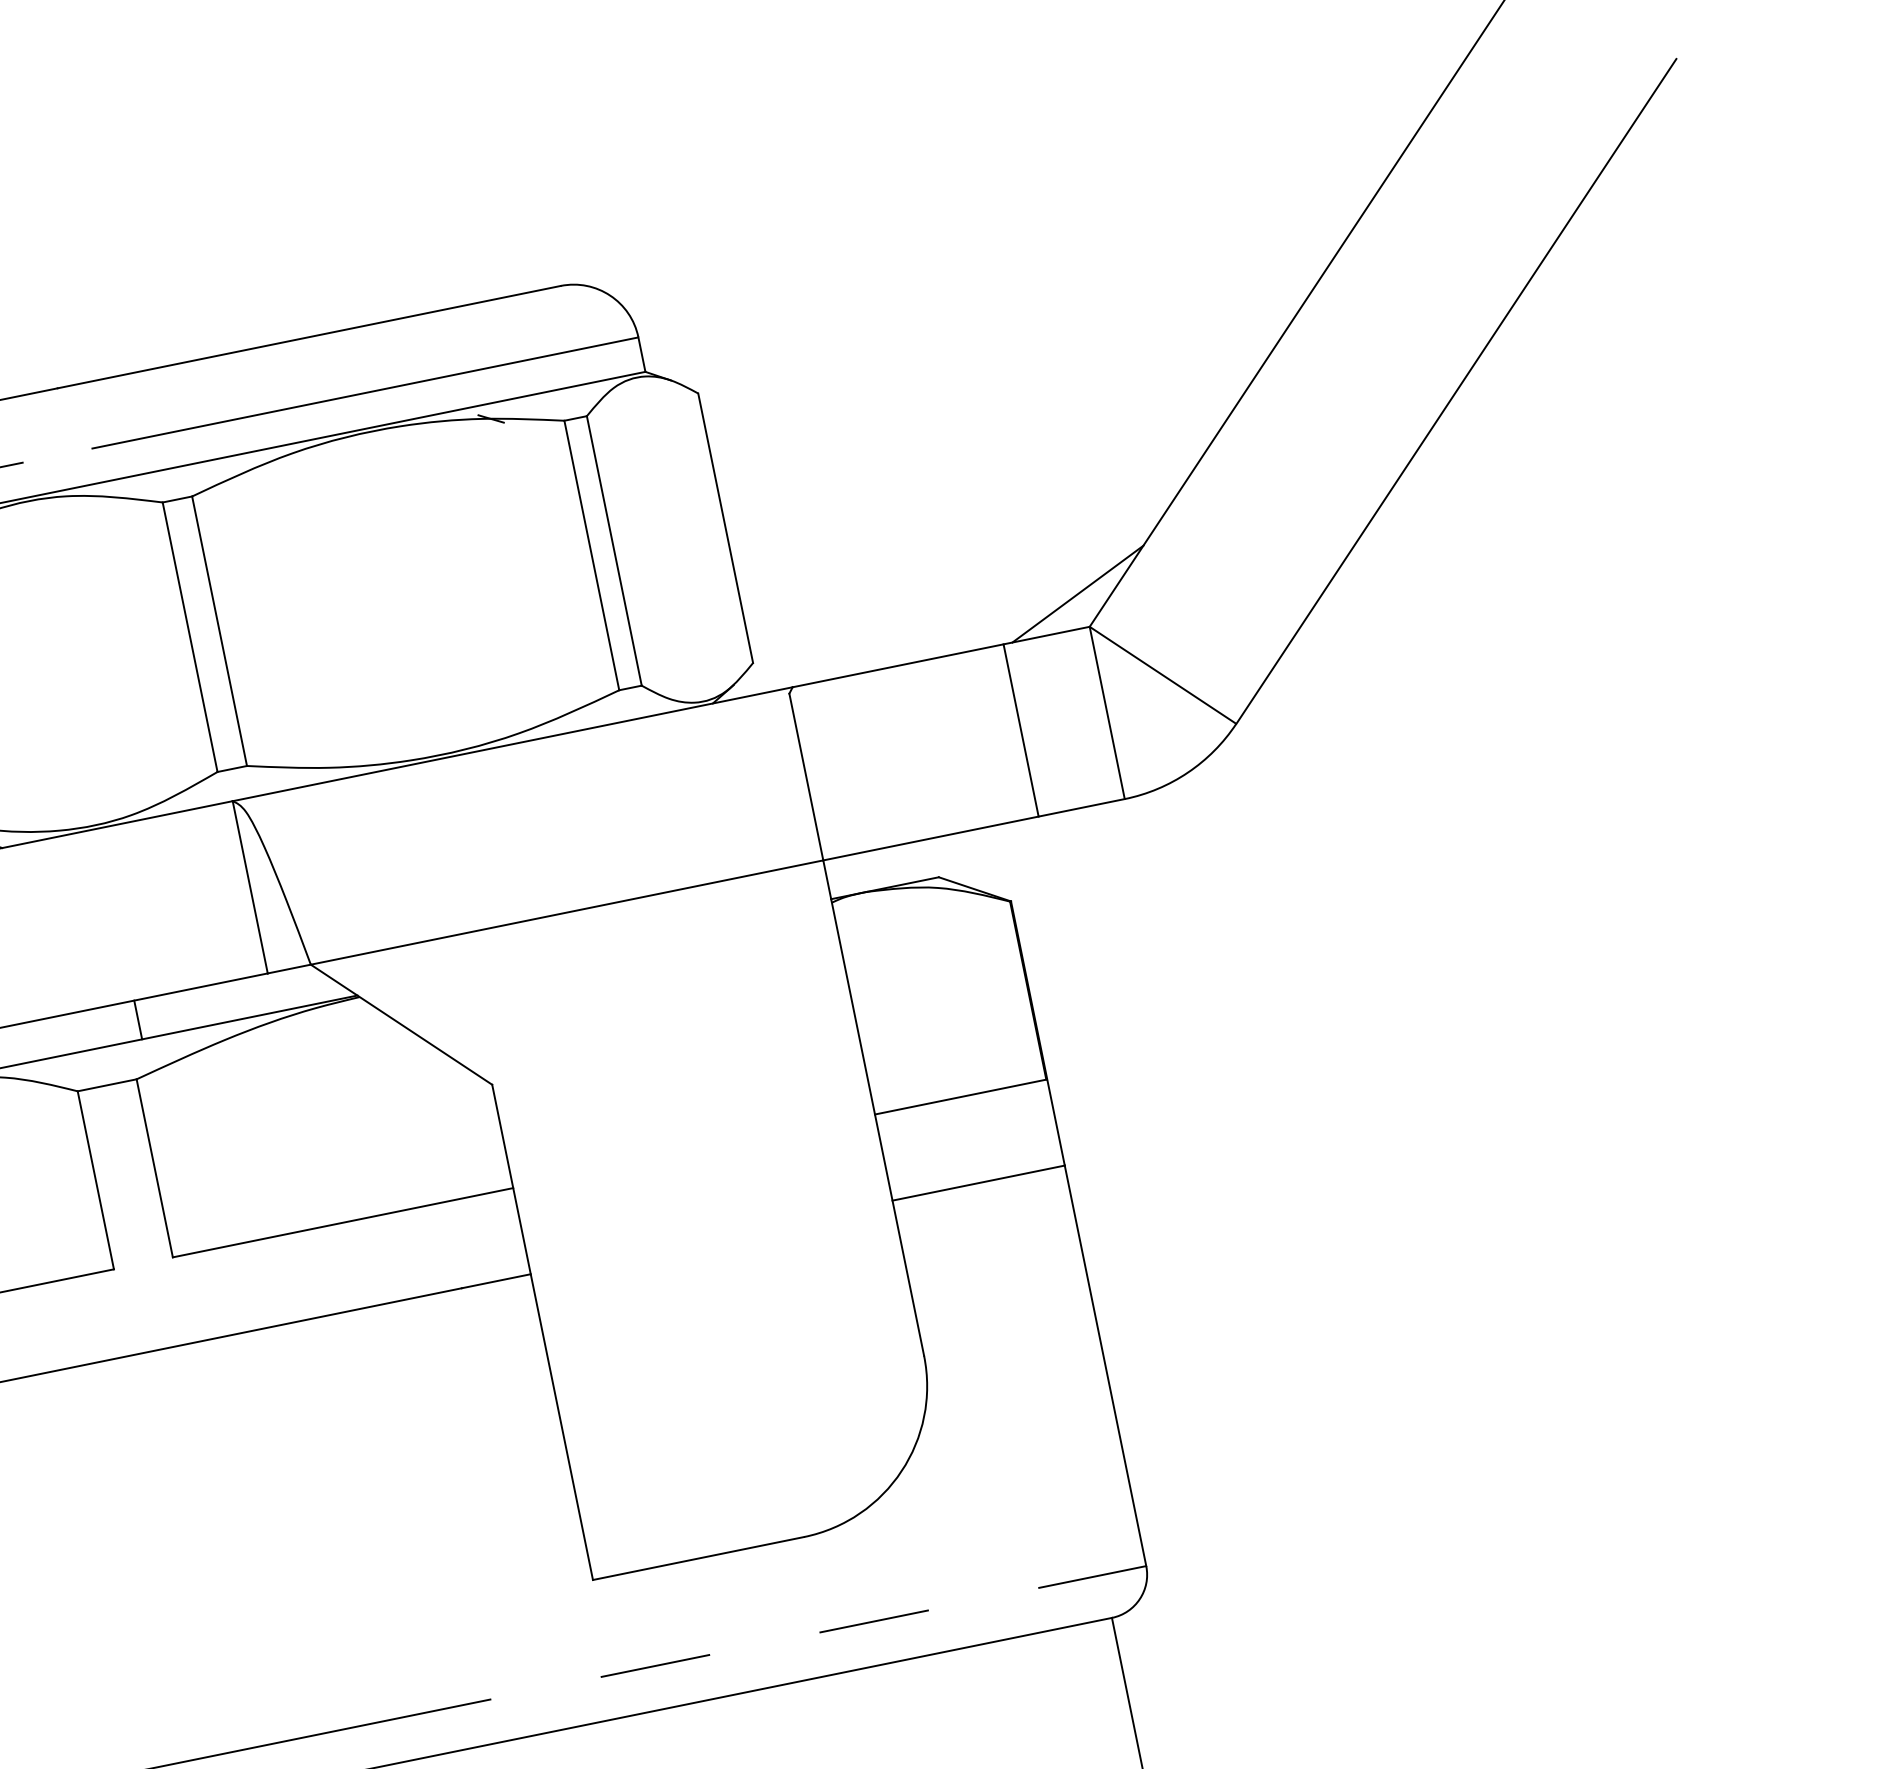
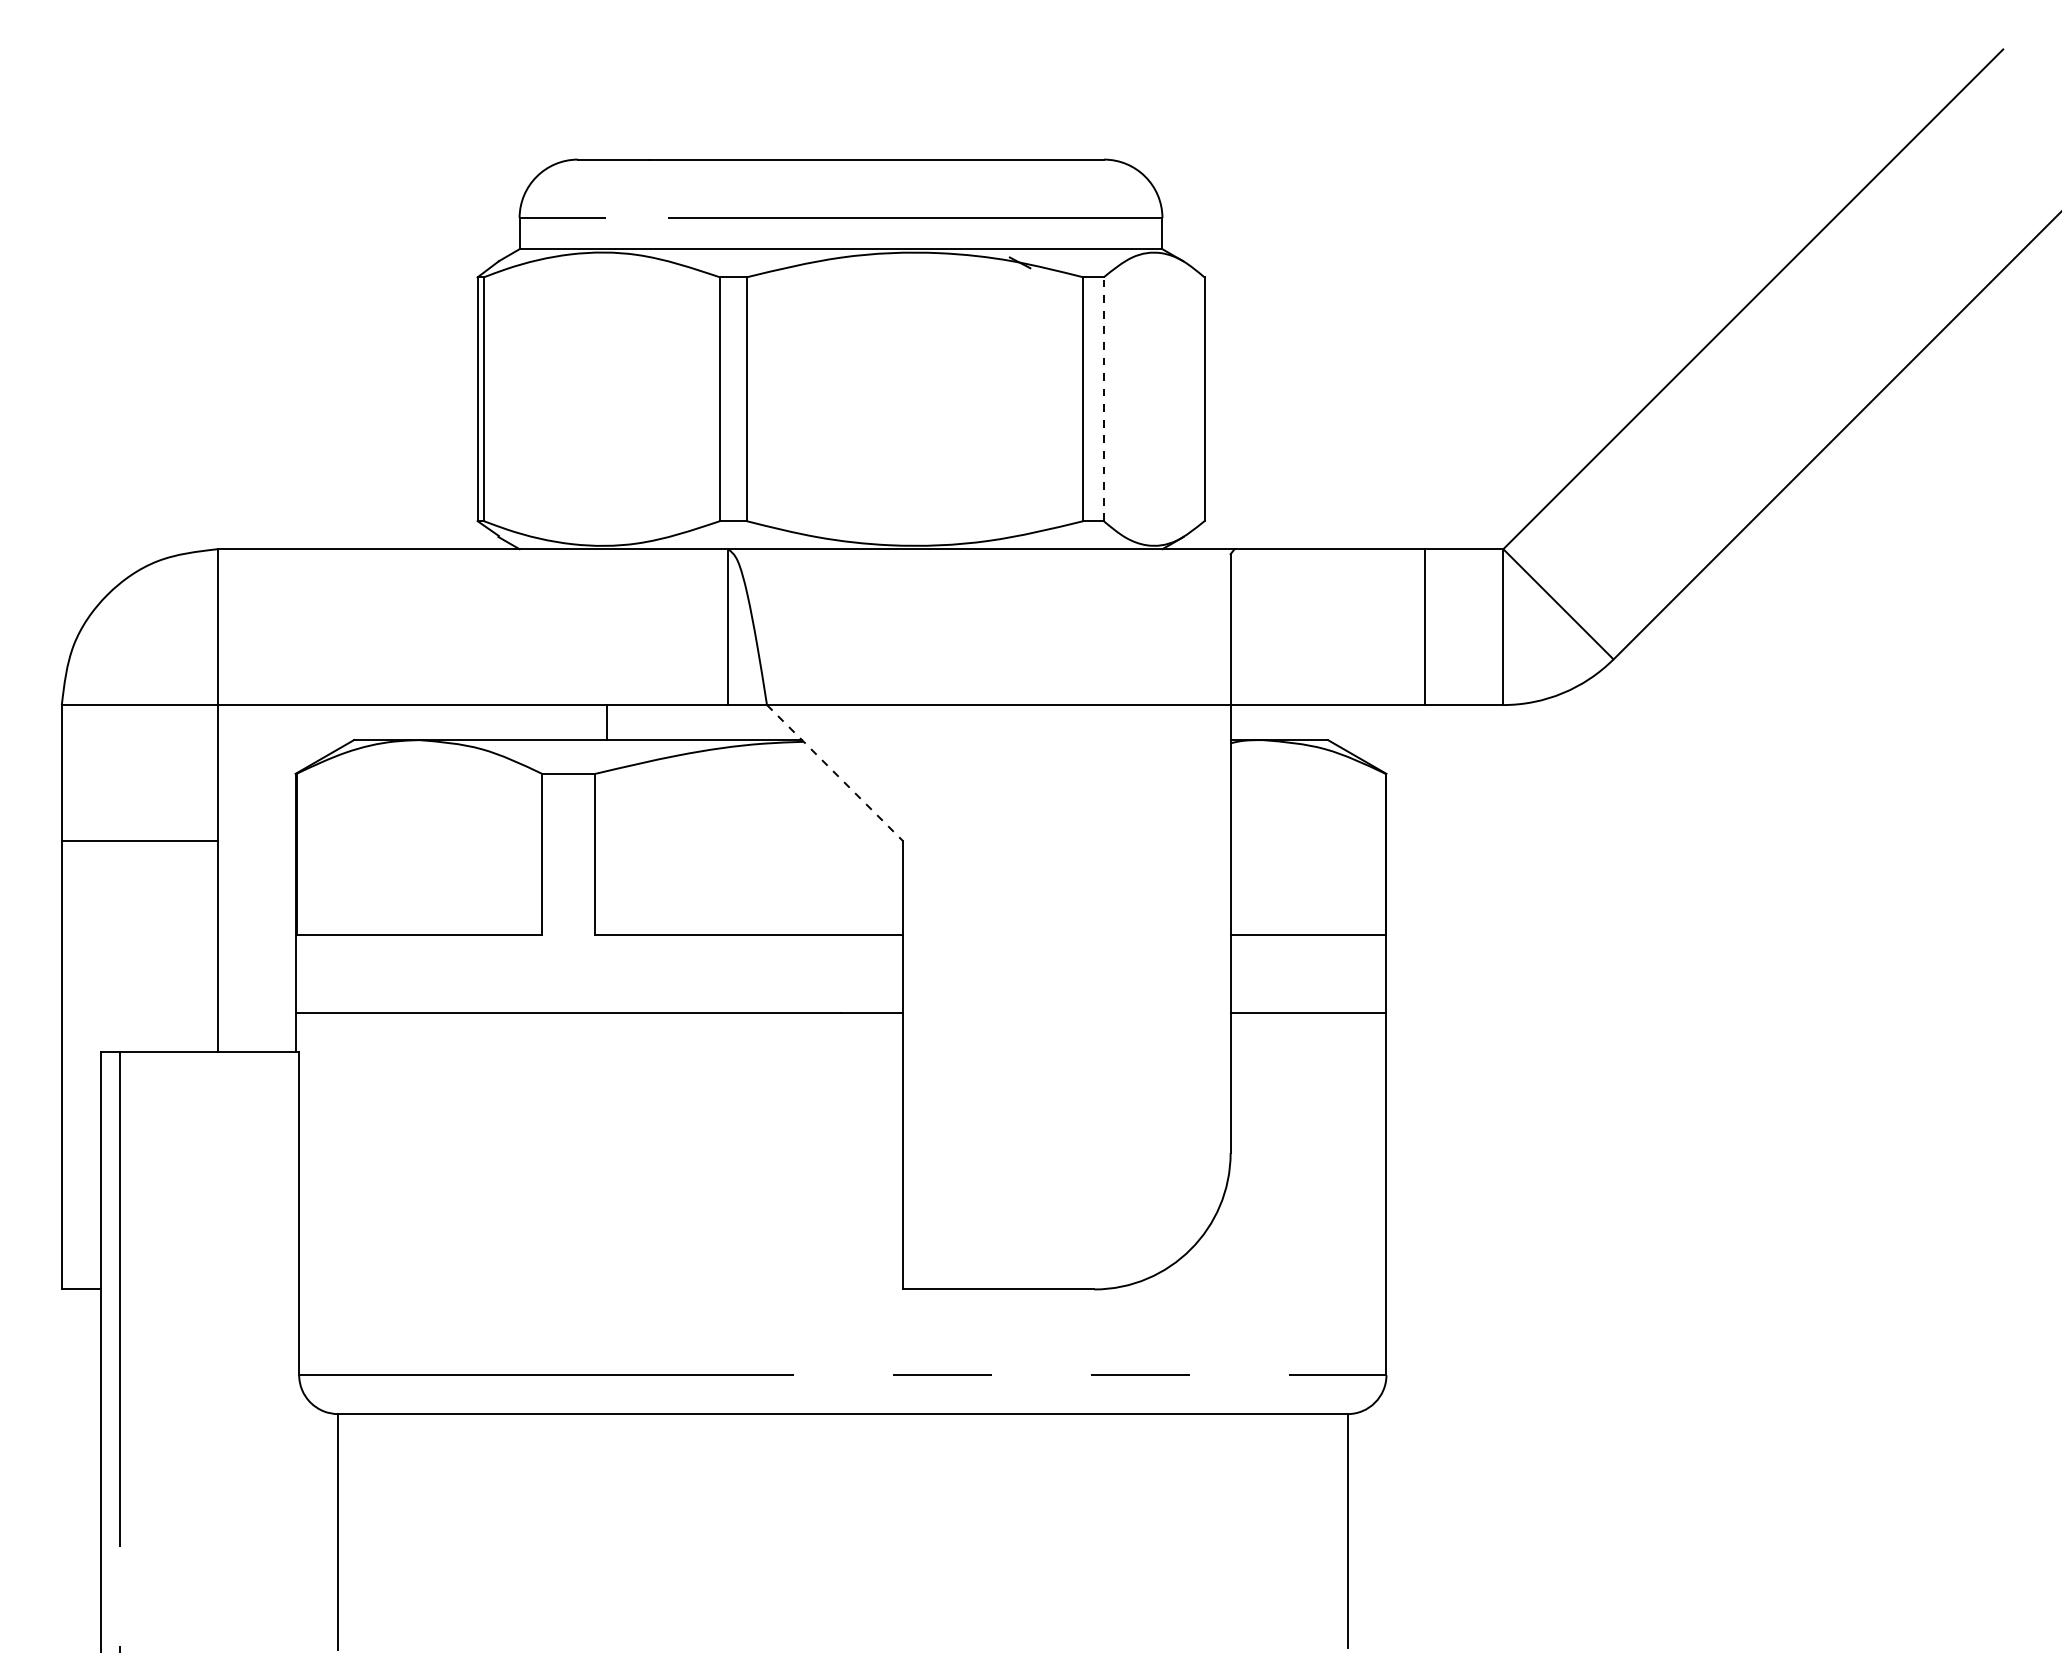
line: (614, 551) -> (1103, 399), solid -> dashed
line: (1077, 593) -> (1498, 518), removed
line: (401, 1024) -> (835, 773), solid -> dashed

